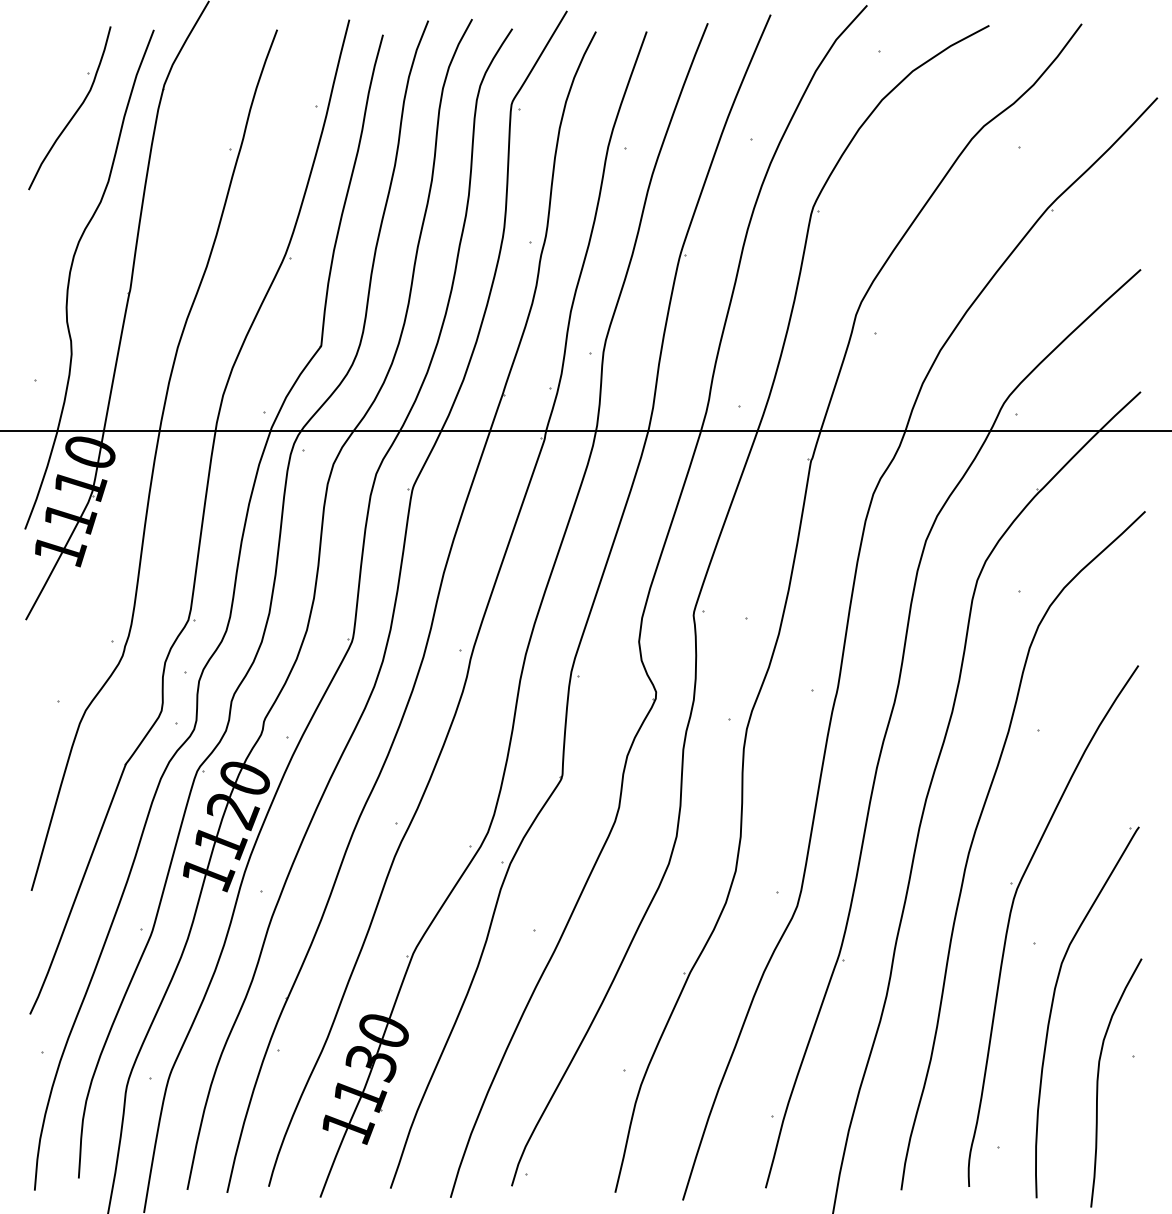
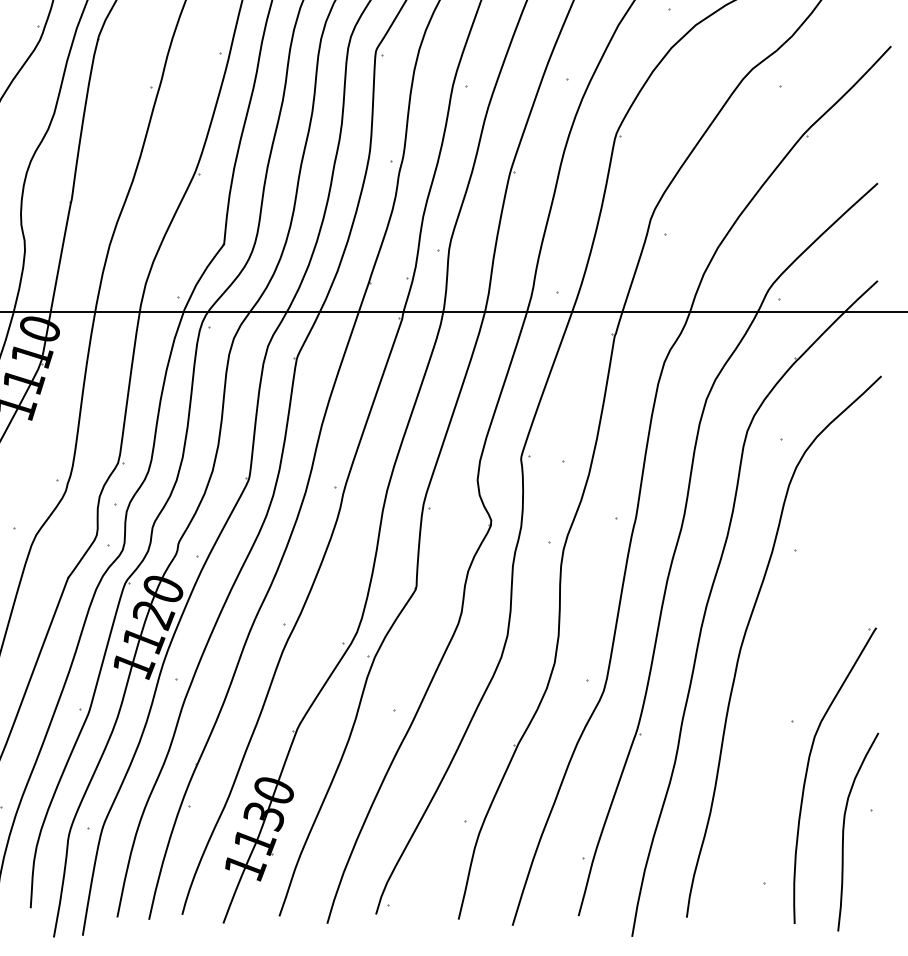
part: (1011, 914) -> (774, 697), removed

